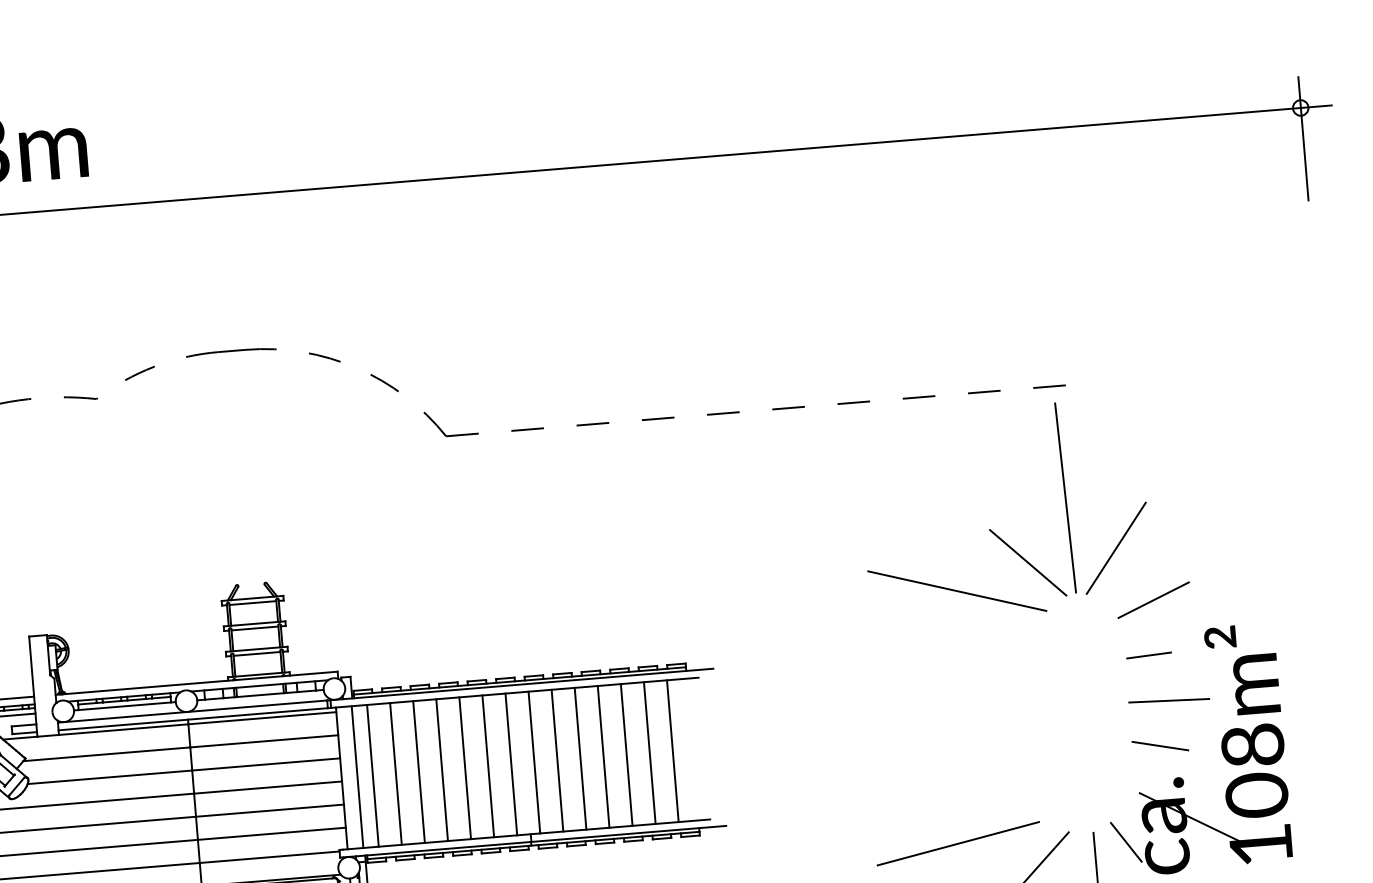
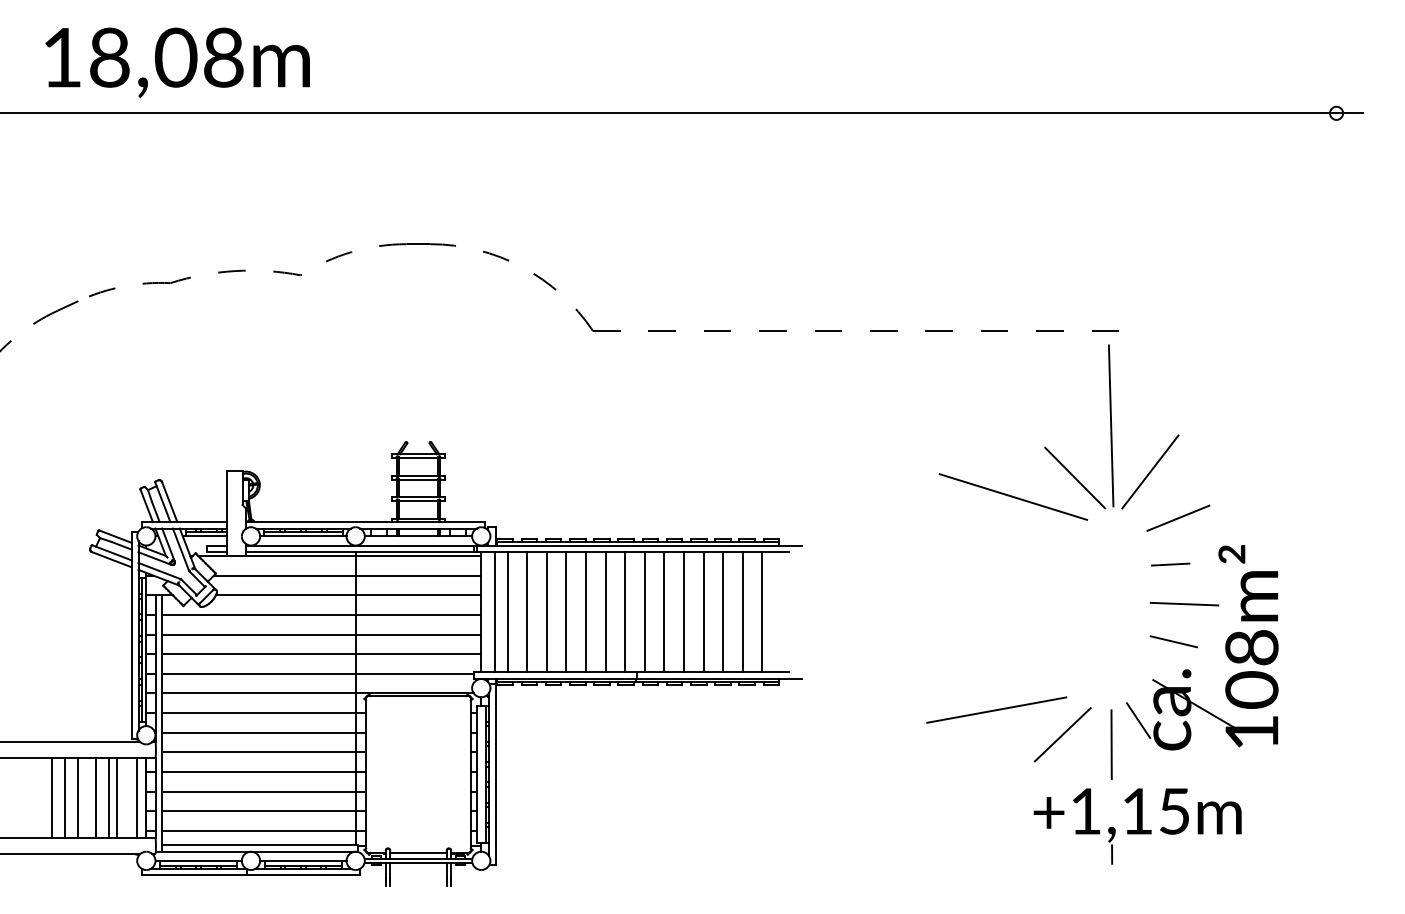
line: (1303, 138) -> (1336, 139), removed

